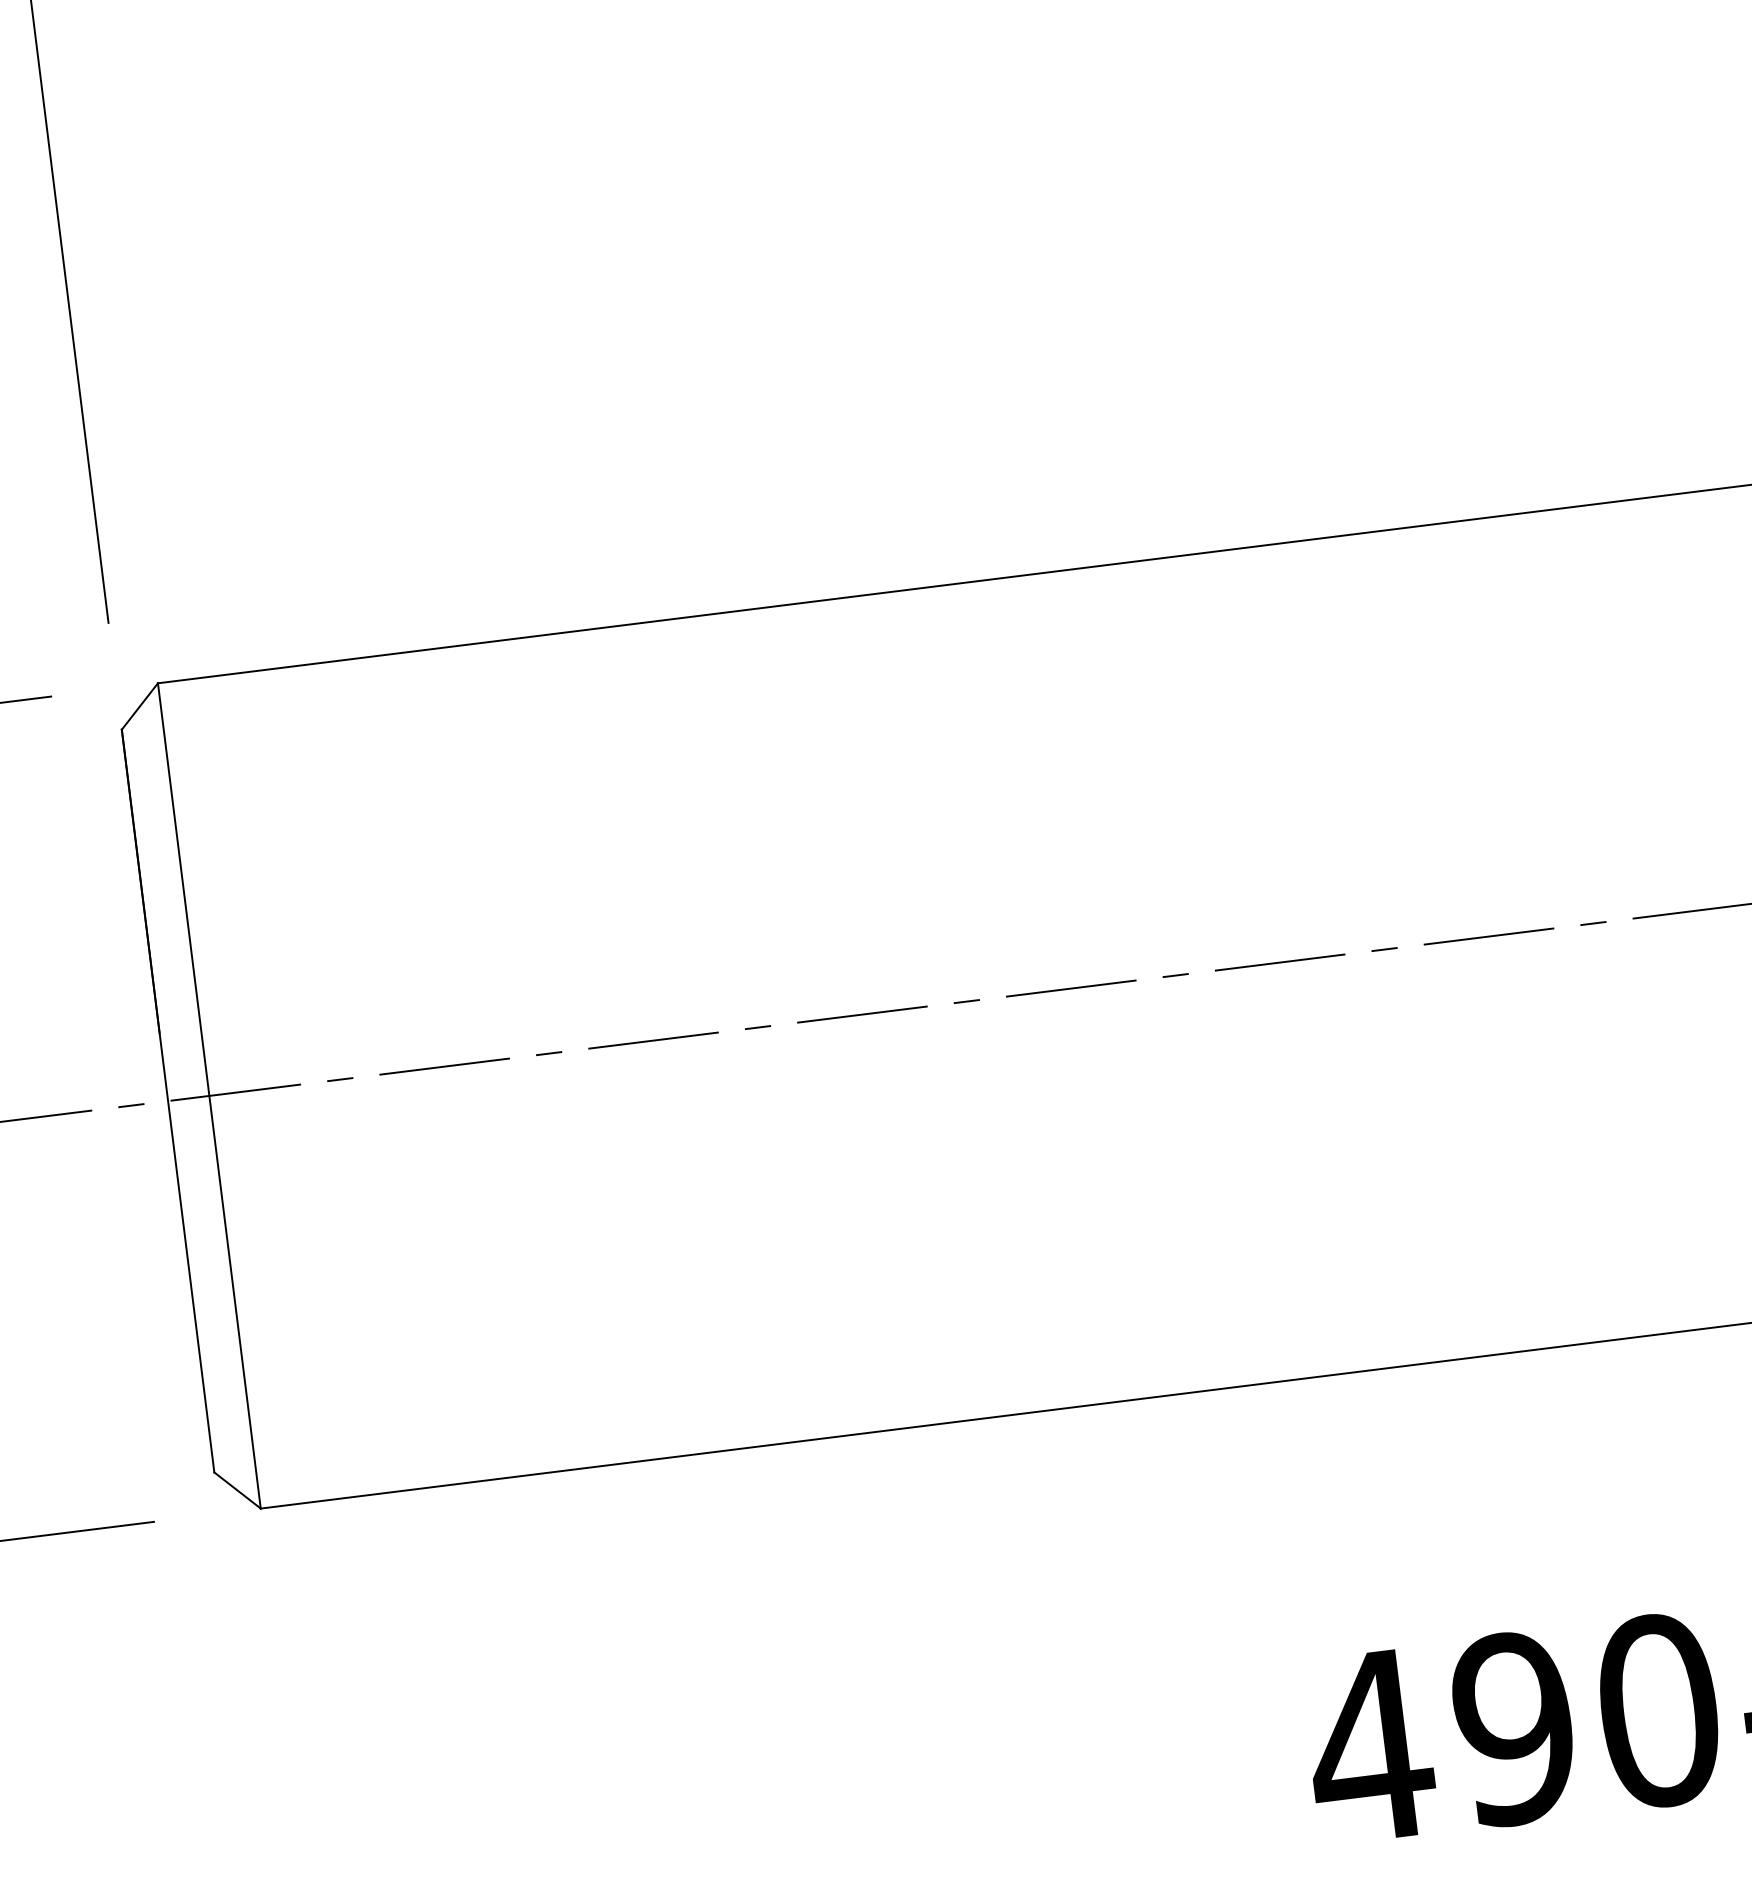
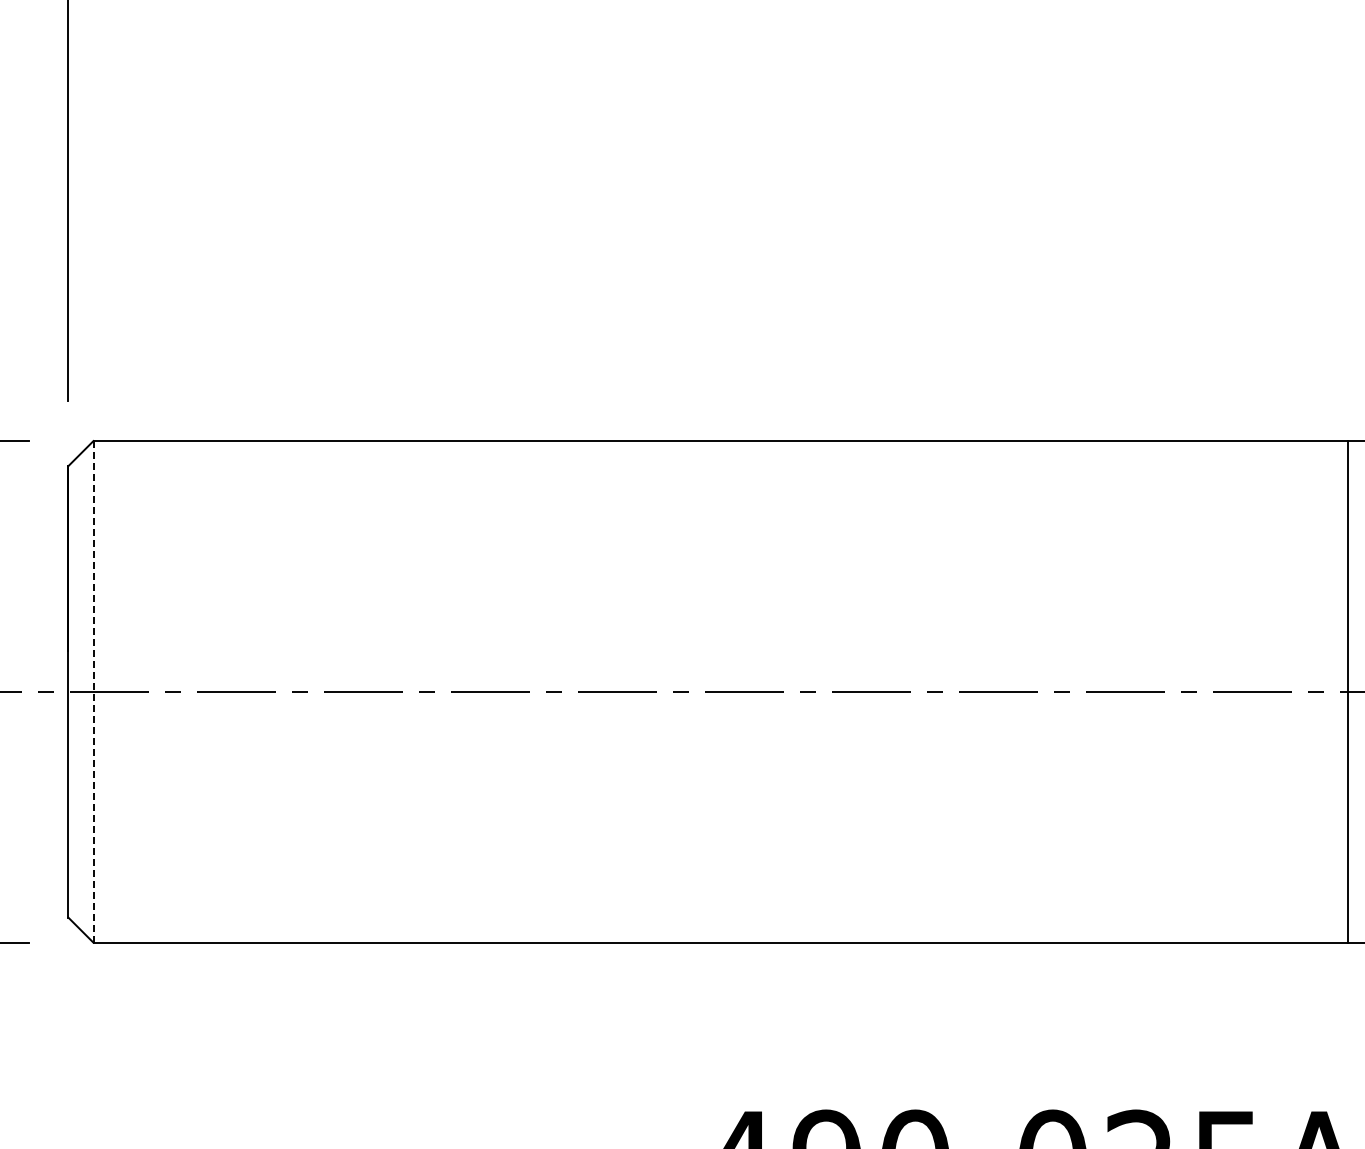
line: (209, 1095) -> (93, 691), solid -> dashed

